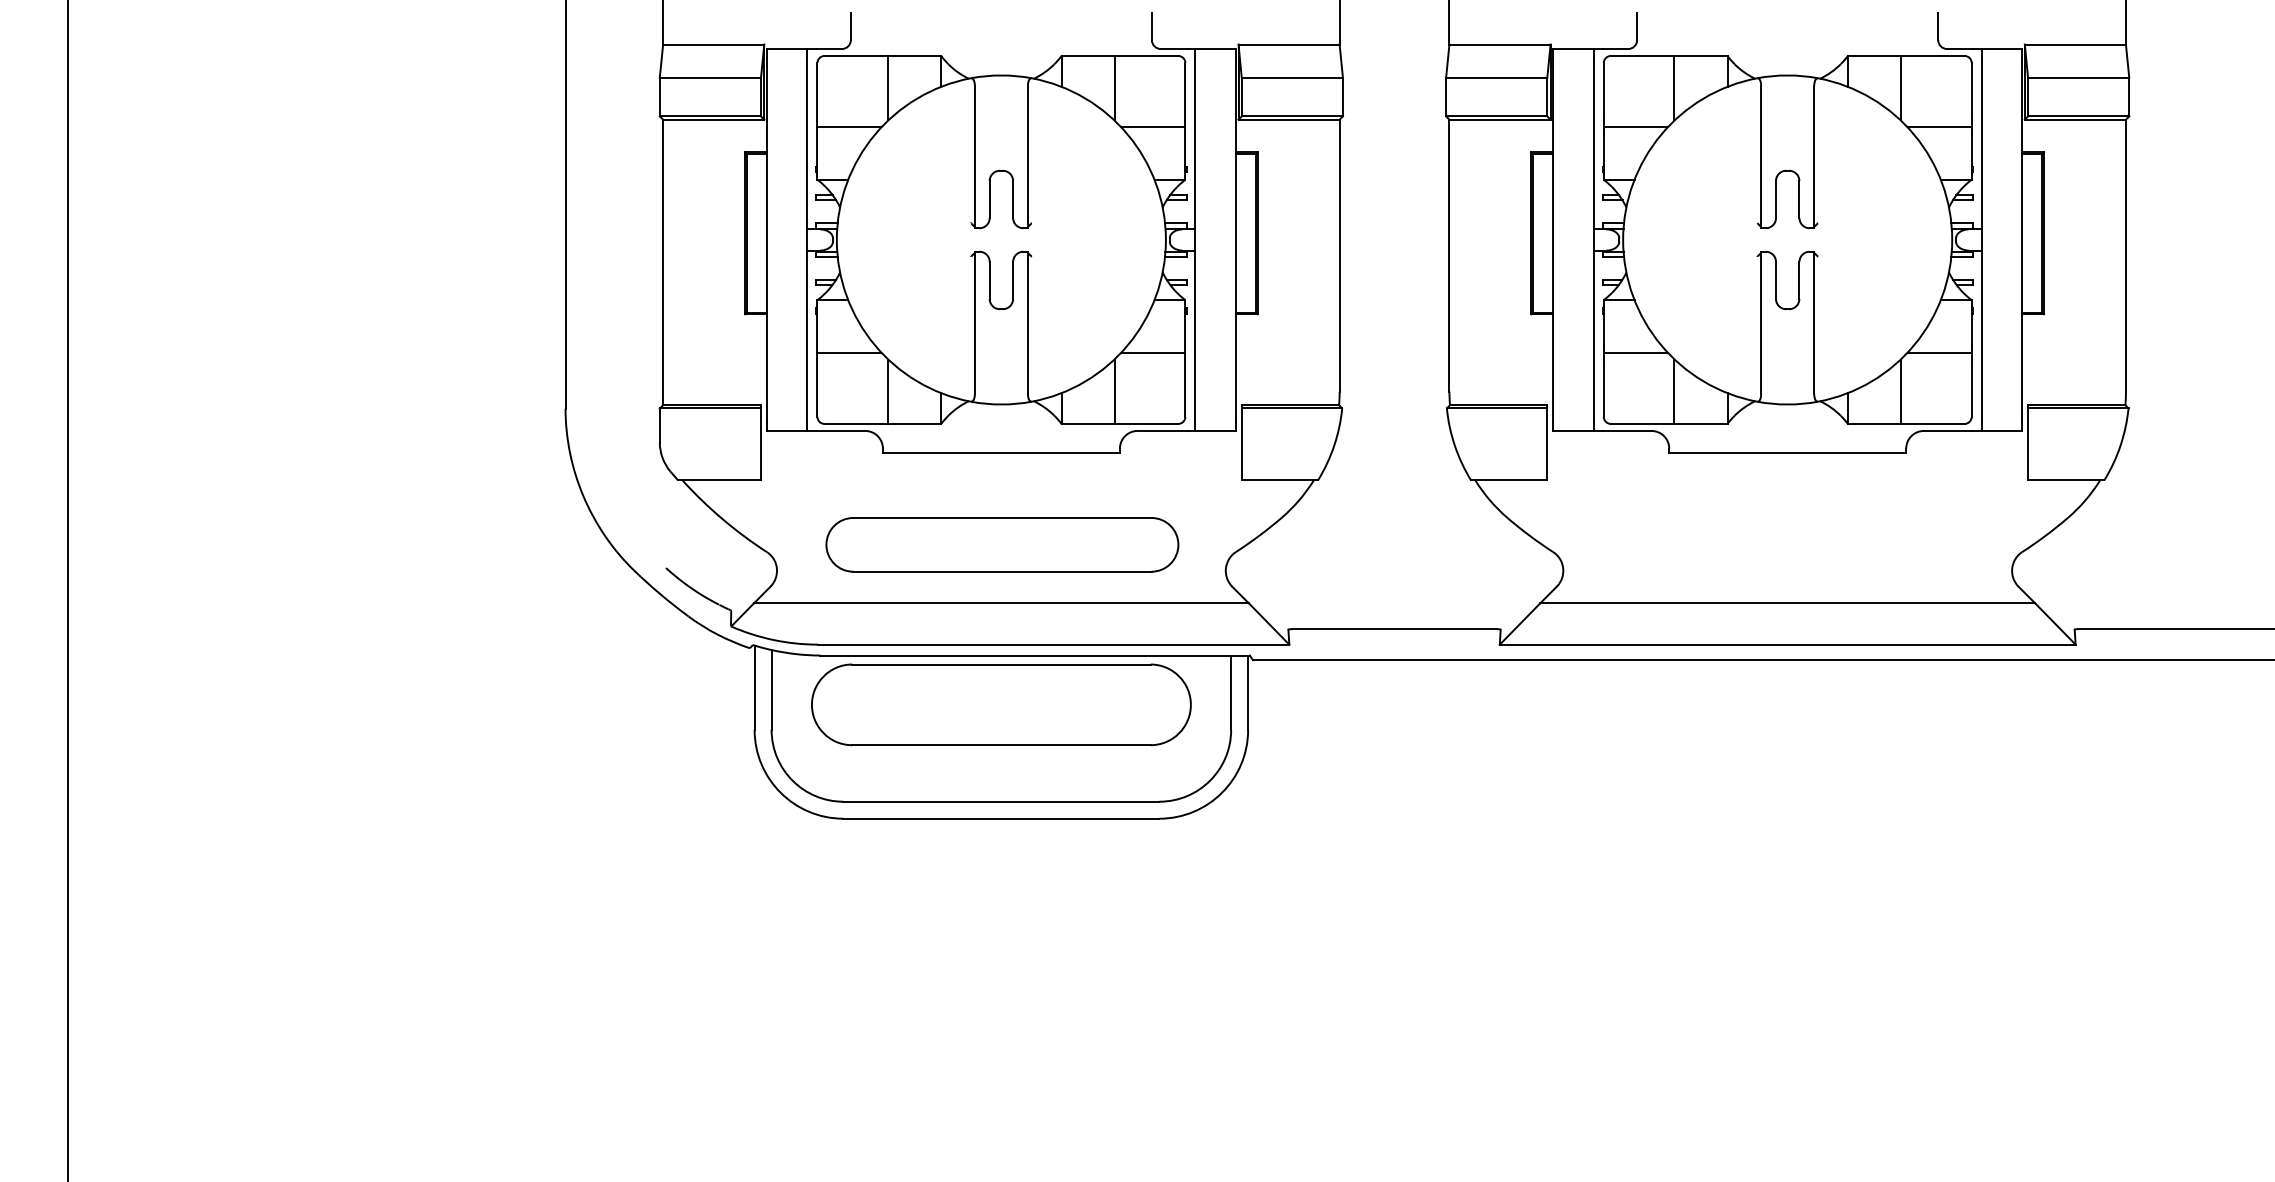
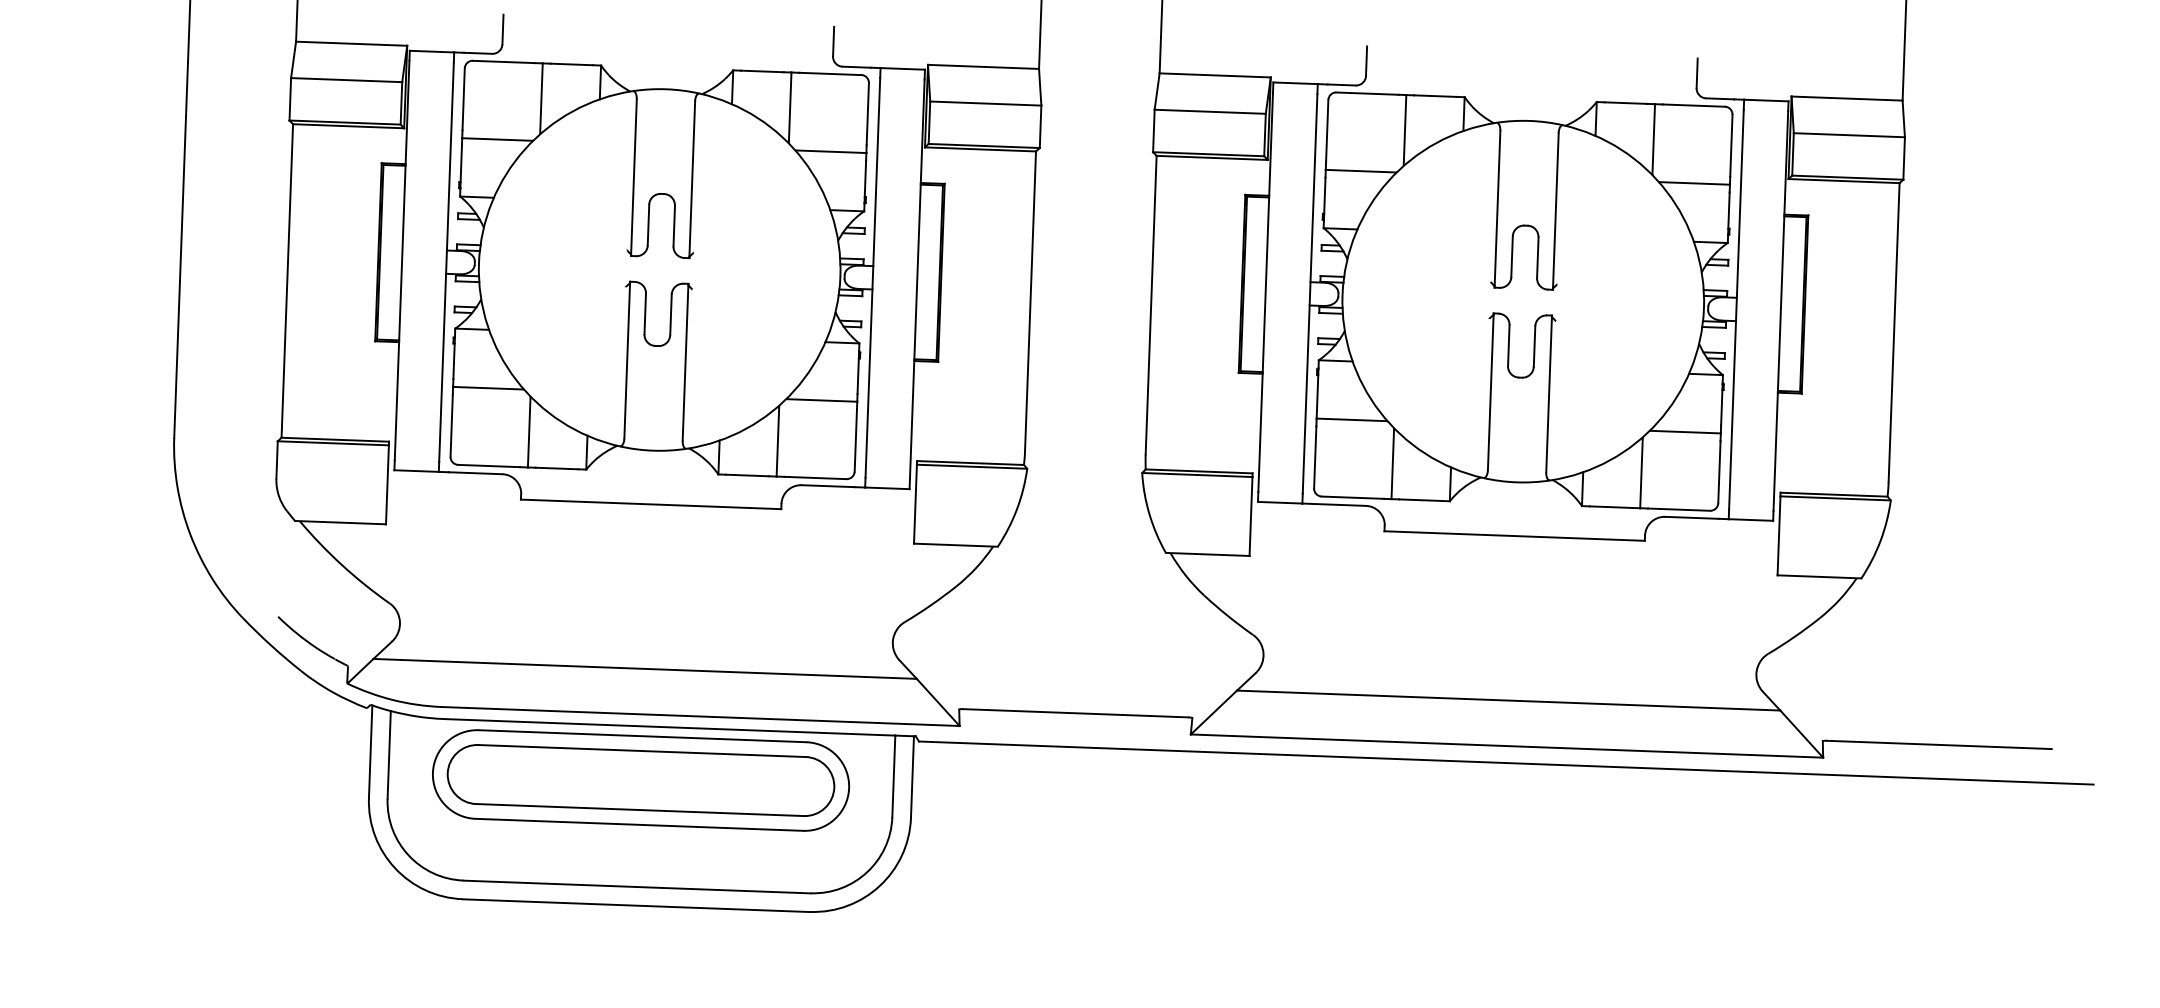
part: (1002, 544) -> (641, 780), moved

